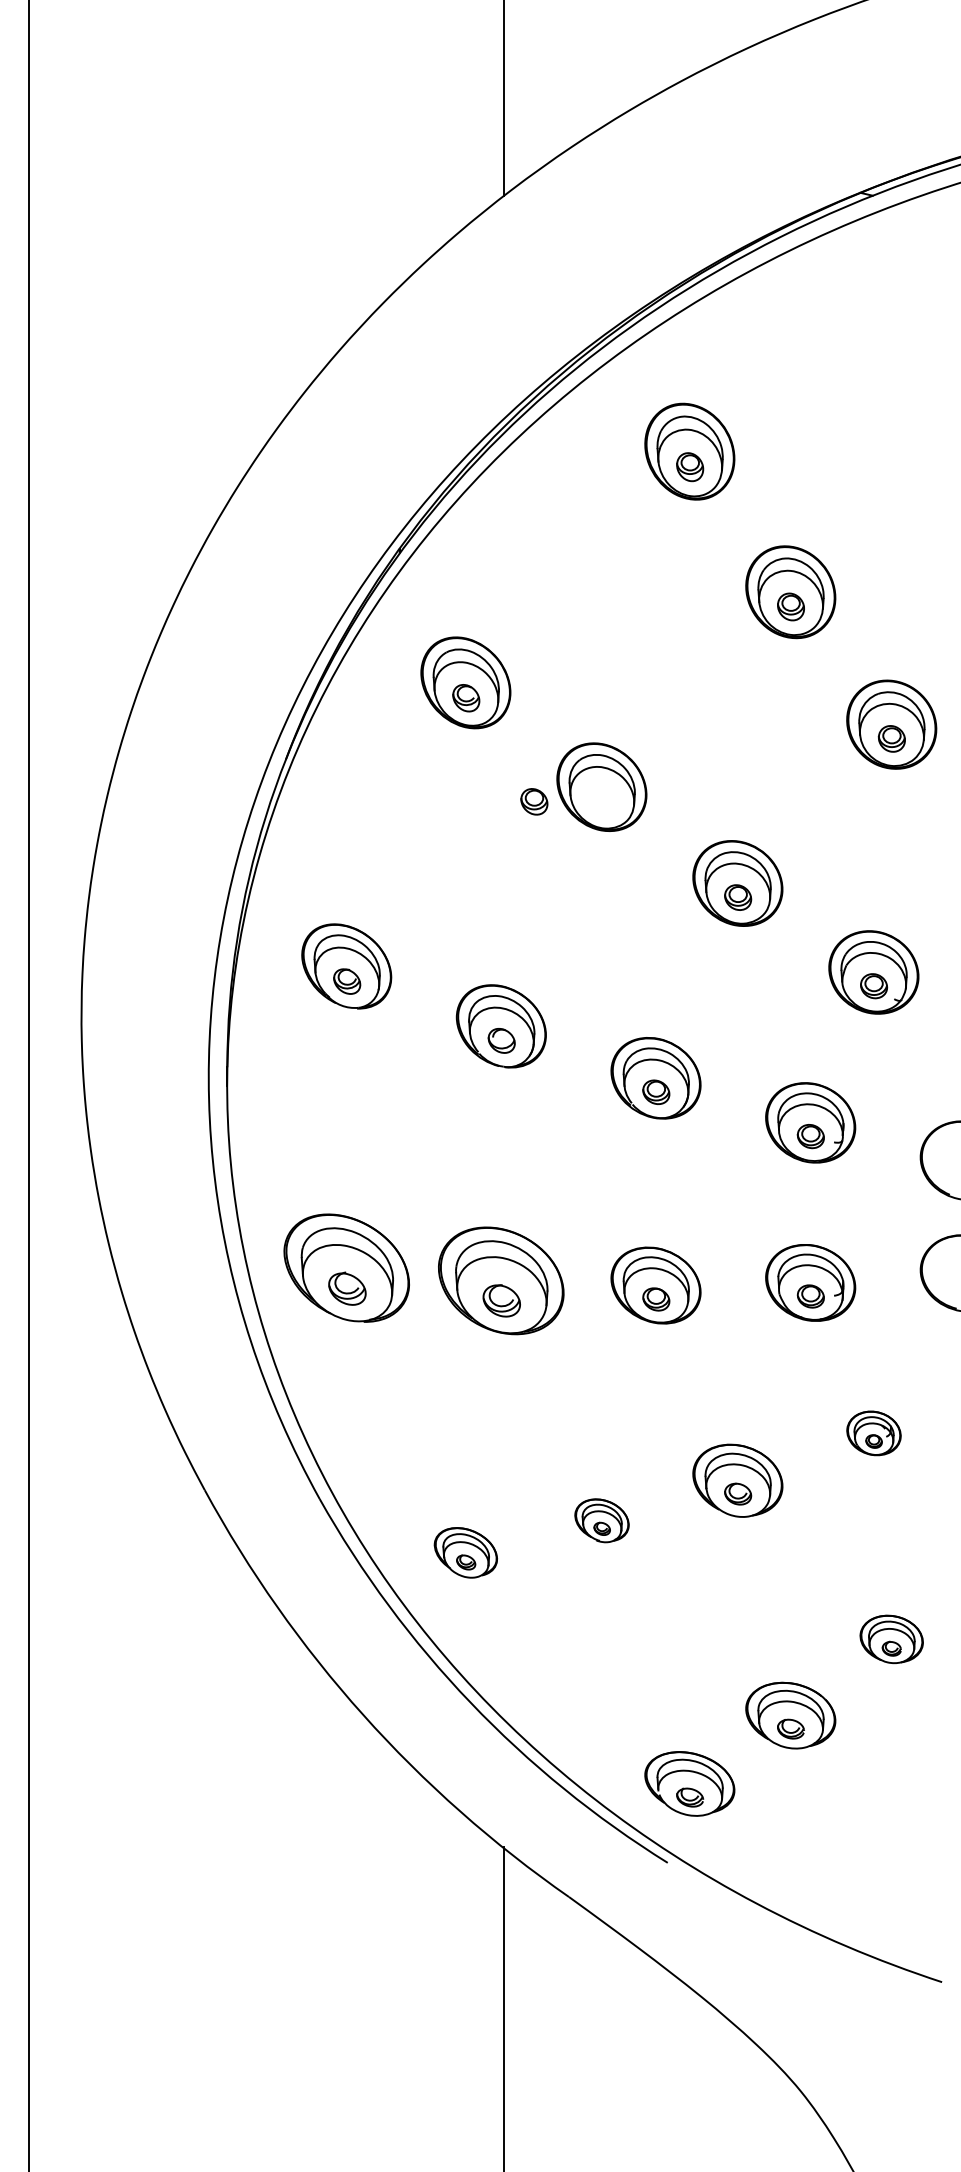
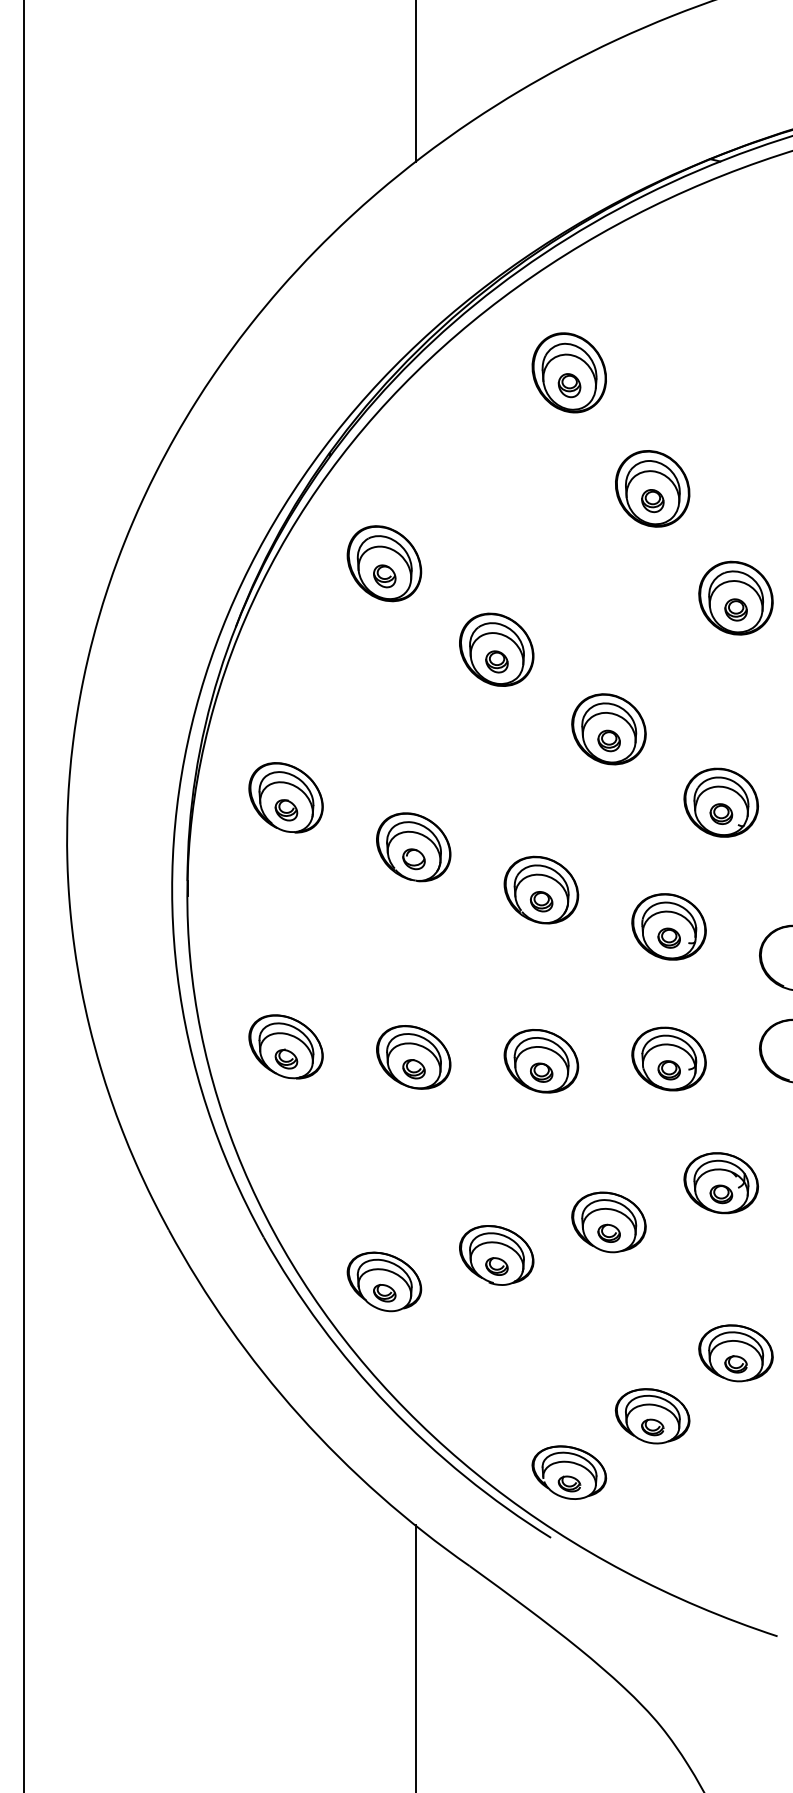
part: (533, 801) -> (496, 661), moved
part: (346, 1267) -> (285, 1046), size x0.71
part: (501, 1281) -> (413, 1057), size x0.71
part: (874, 1433) -> (721, 1183), size x1.67
part: (601, 1520) -> (496, 1255), size x1.67
part: (465, 1552) -> (384, 1281), size x1.43
part: (891, 1639) -> (735, 1353), size x1.43

